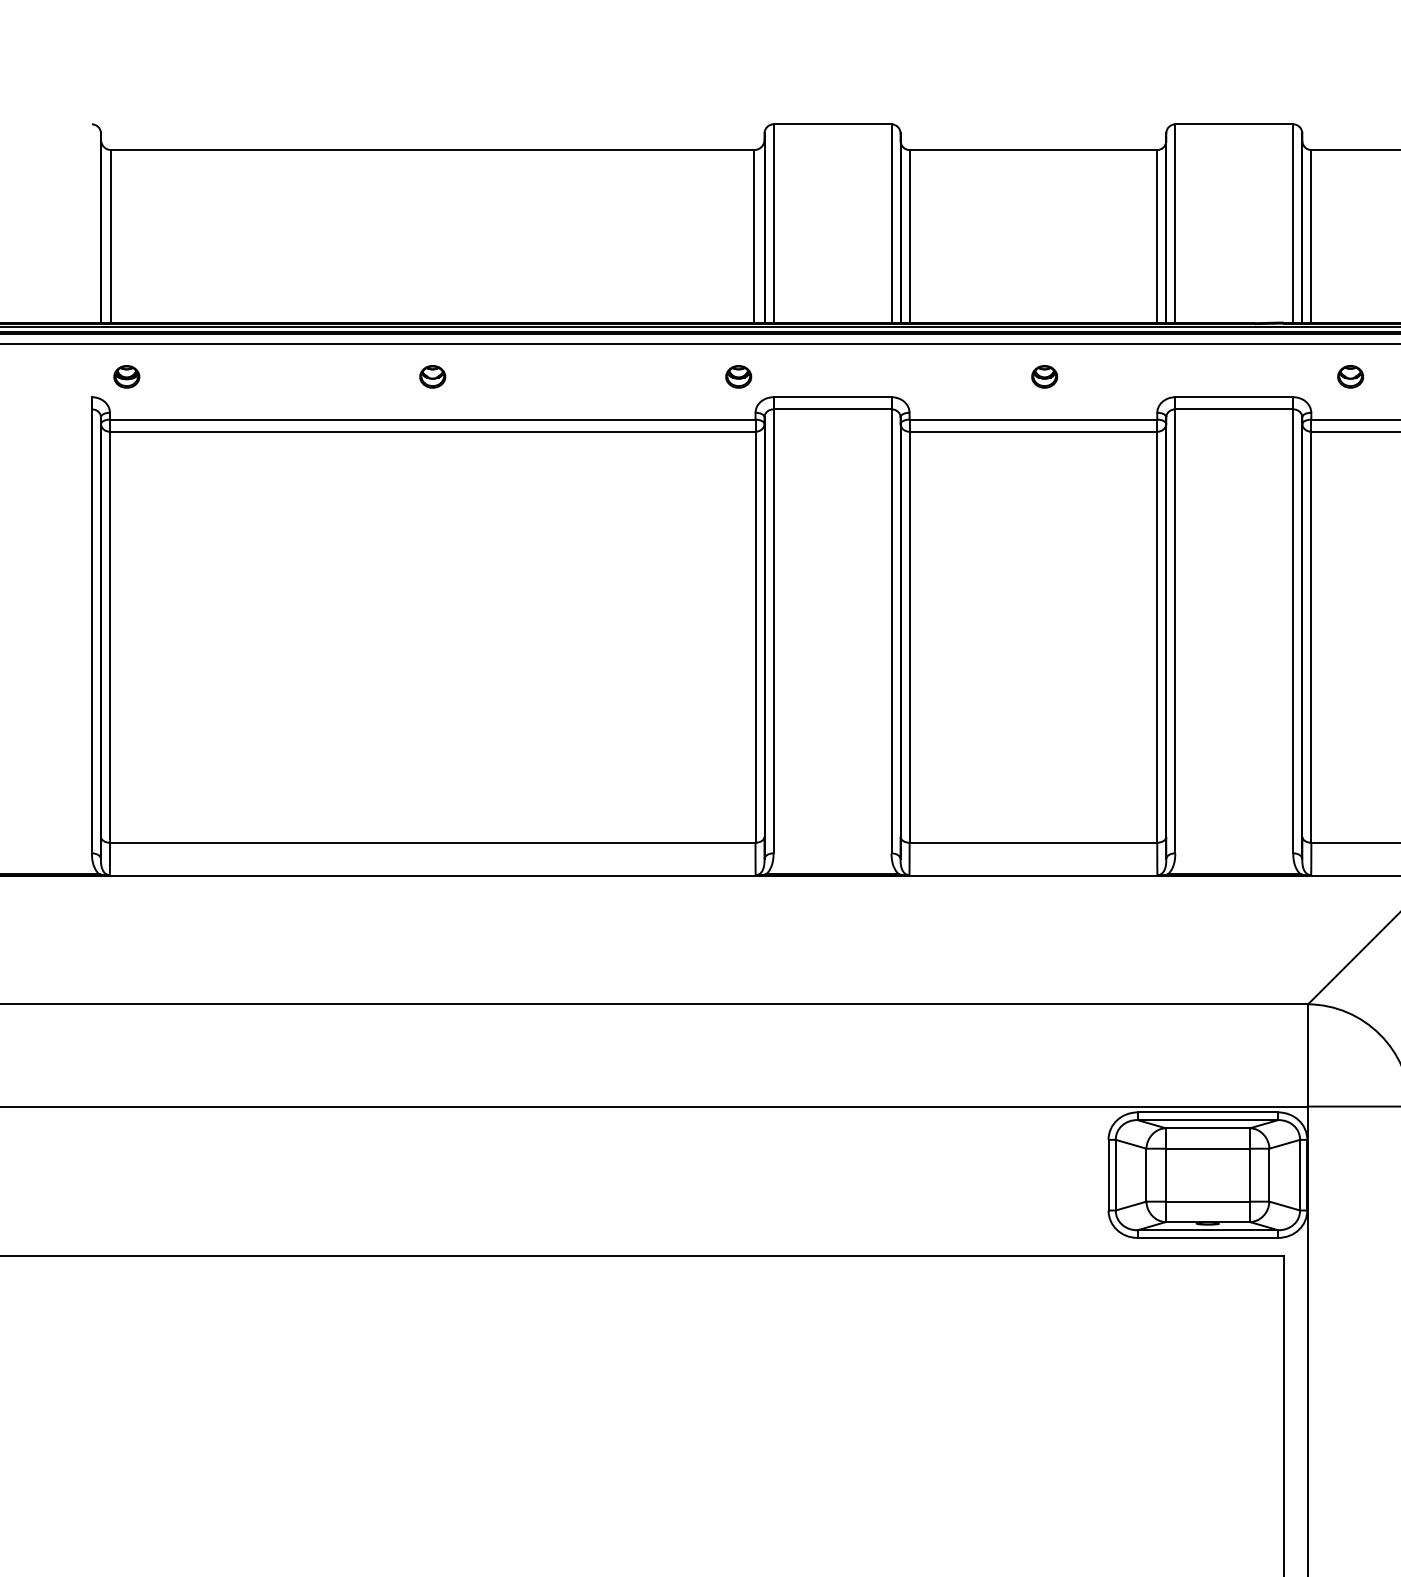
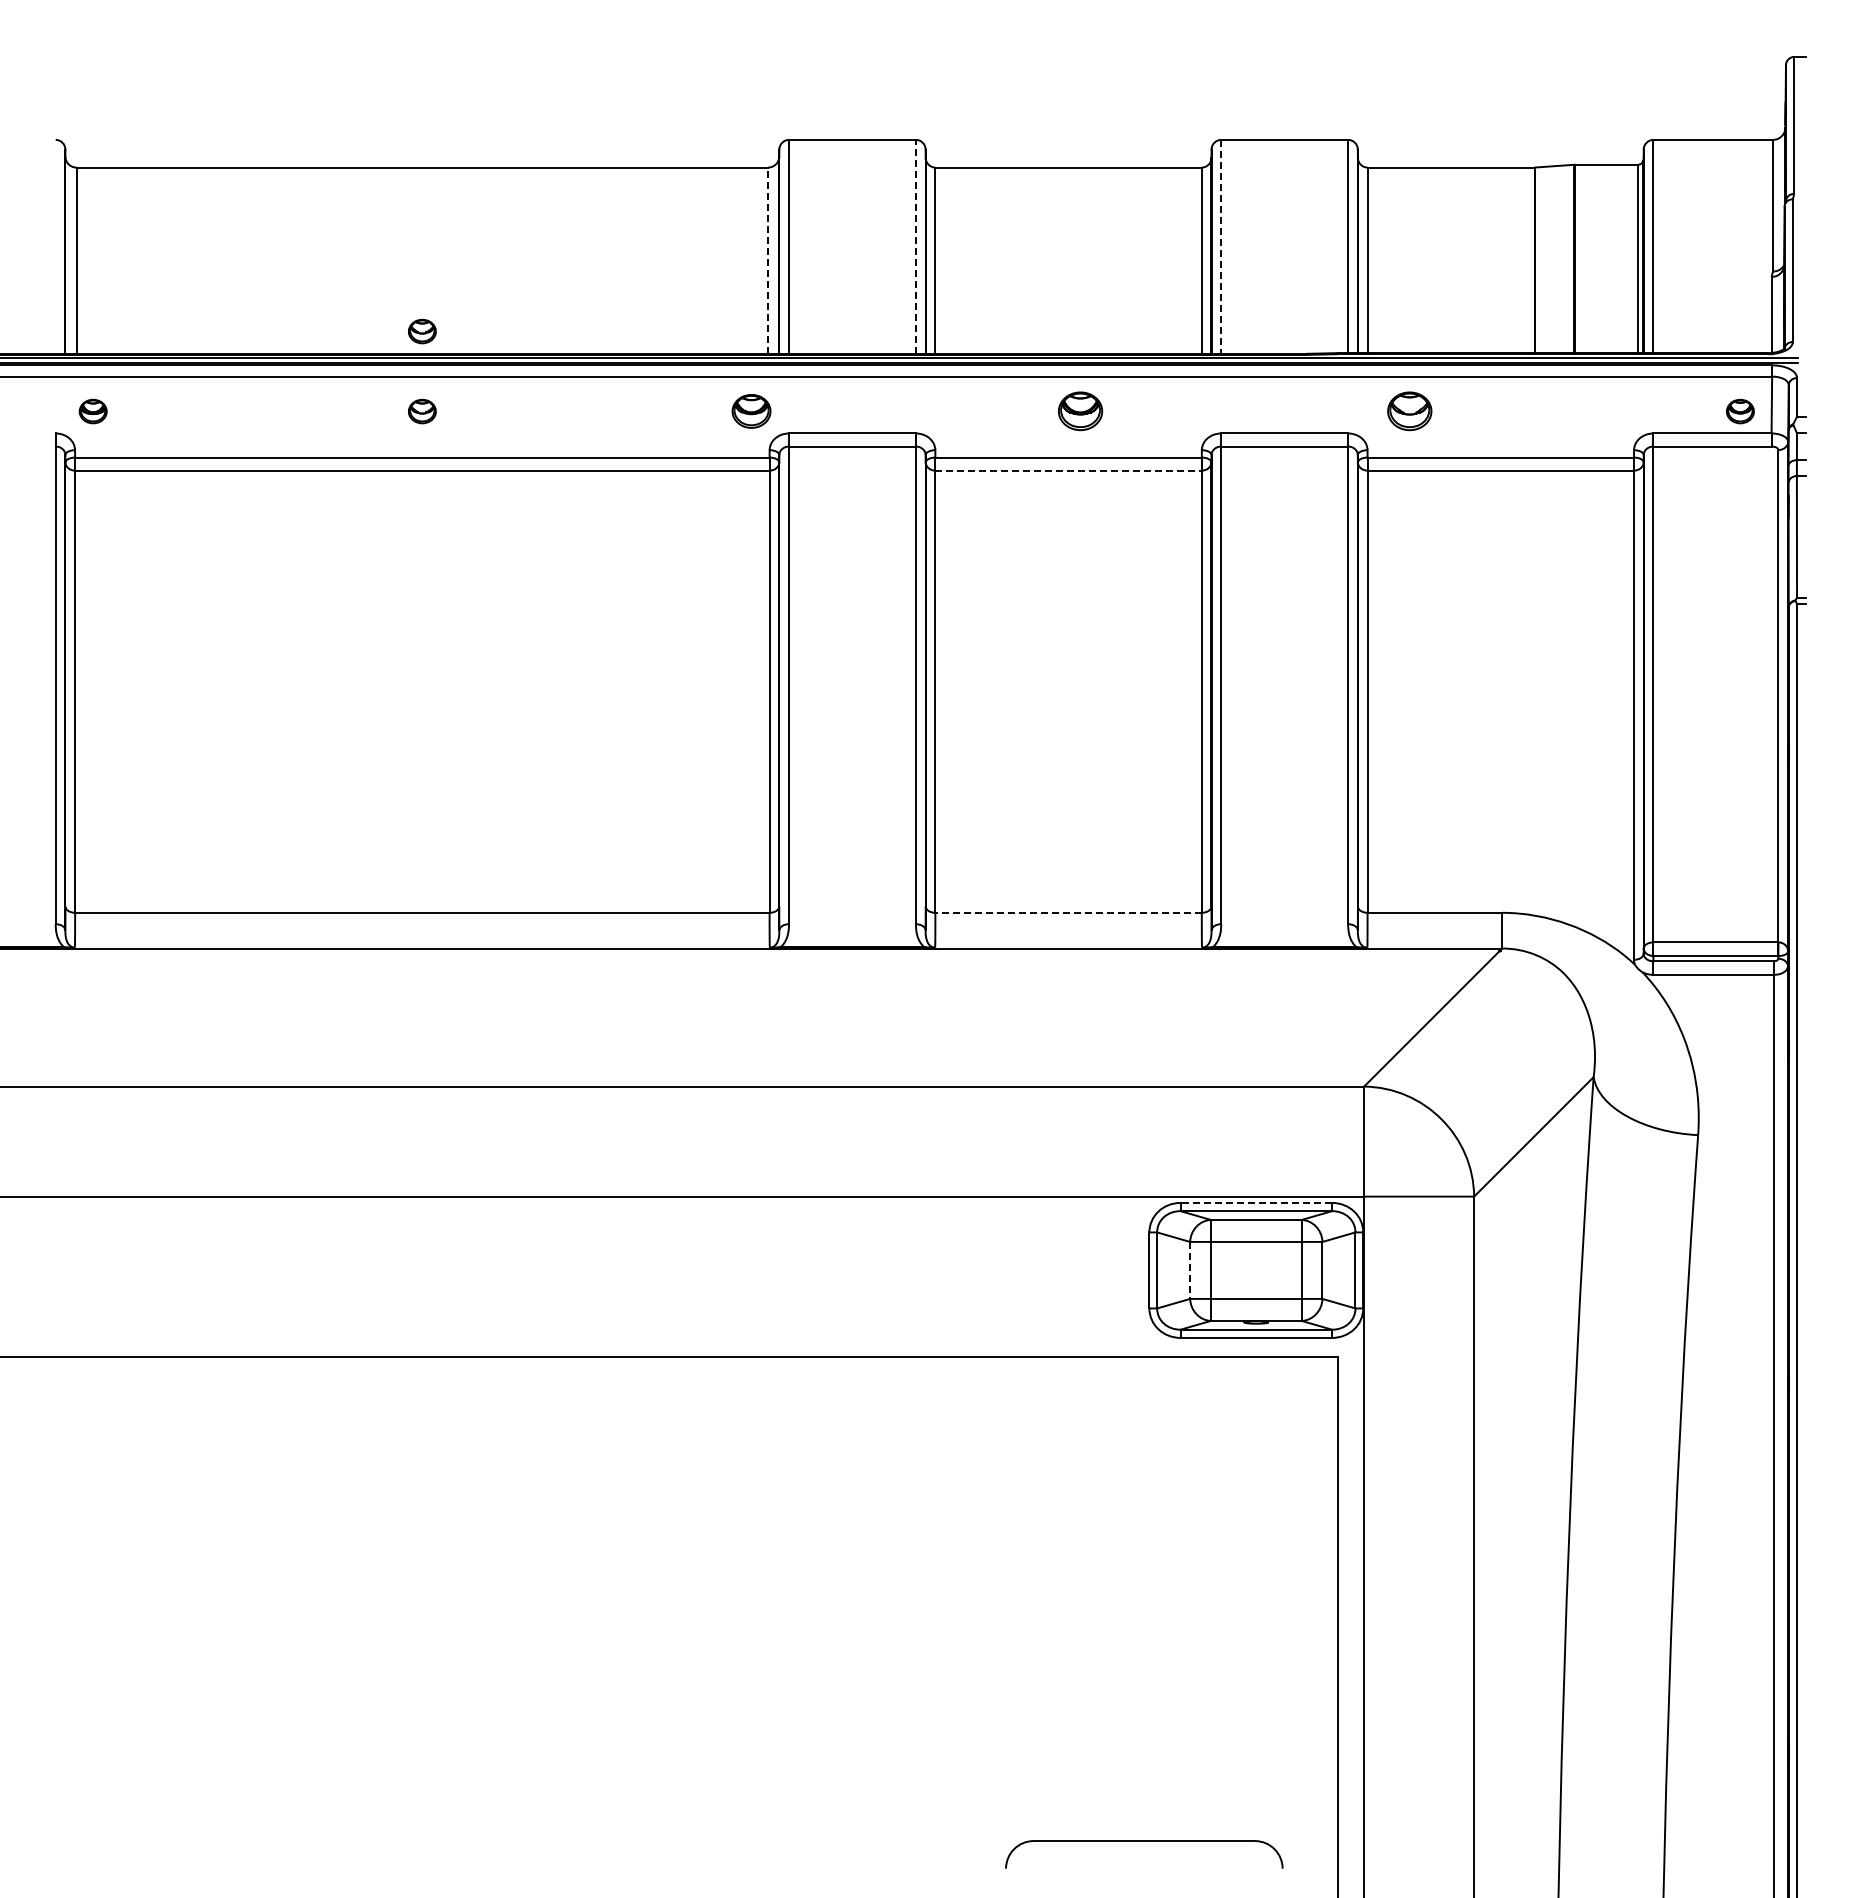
line: (891, 223) -> (915, 246), solid -> dashed
line: (1175, 223) -> (1221, 246), solid -> dashed
line: (754, 236) -> (768, 260), solid -> dashed
part: (432, 302) -> (422, 331), added
part: (738, 376) -> (751, 411), size x1.4
part: (1044, 376) -> (1080, 411), size x1.6
part: (1350, 376) -> (1409, 411), size x1.6
line: (1034, 431) -> (1069, 470), solid -> dashed
line: (1033, 842) -> (1068, 912), solid -> dashed
line: (1208, 1112) -> (1256, 1202), solid -> dashed
line: (1146, 1175) -> (1190, 1270), solid -> dashed

